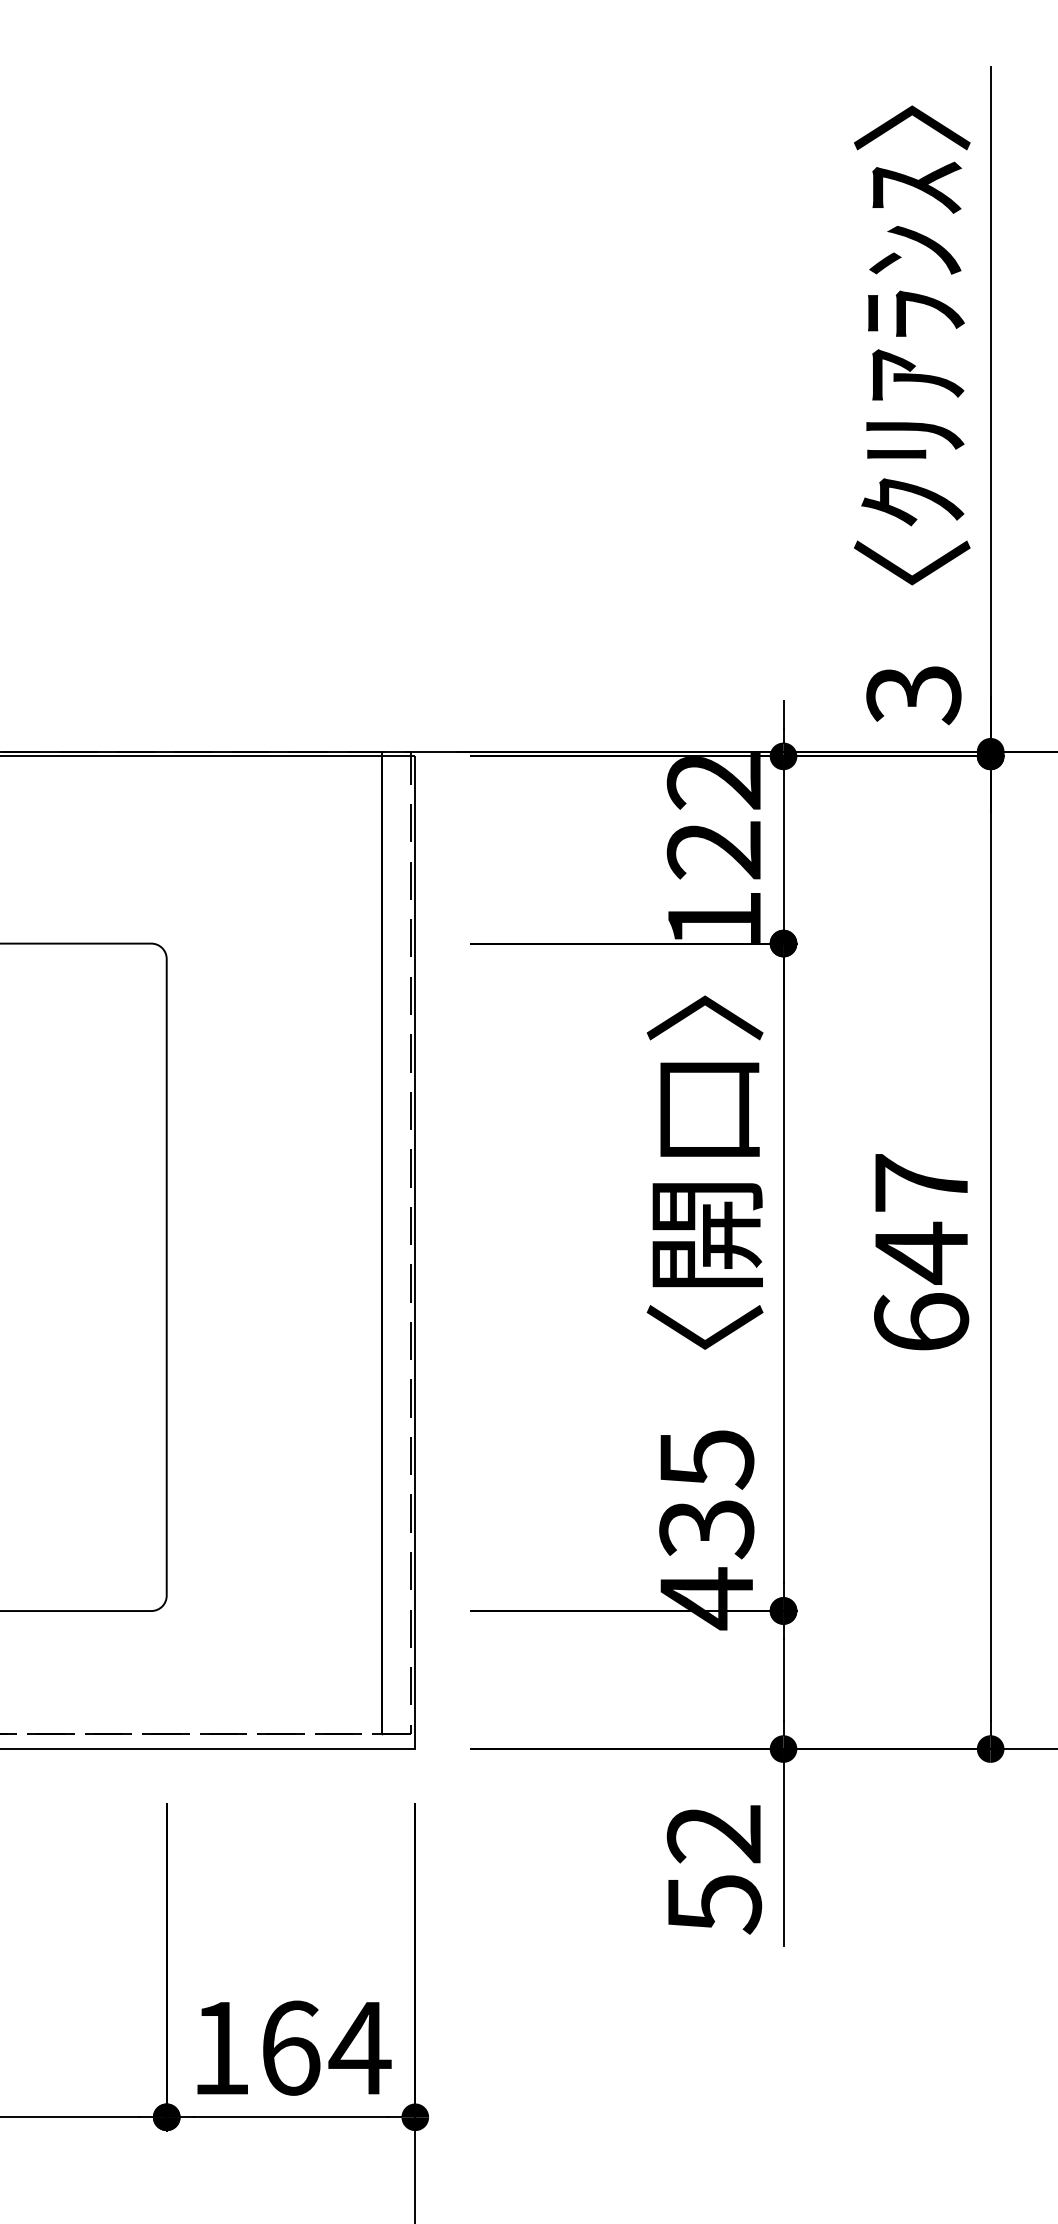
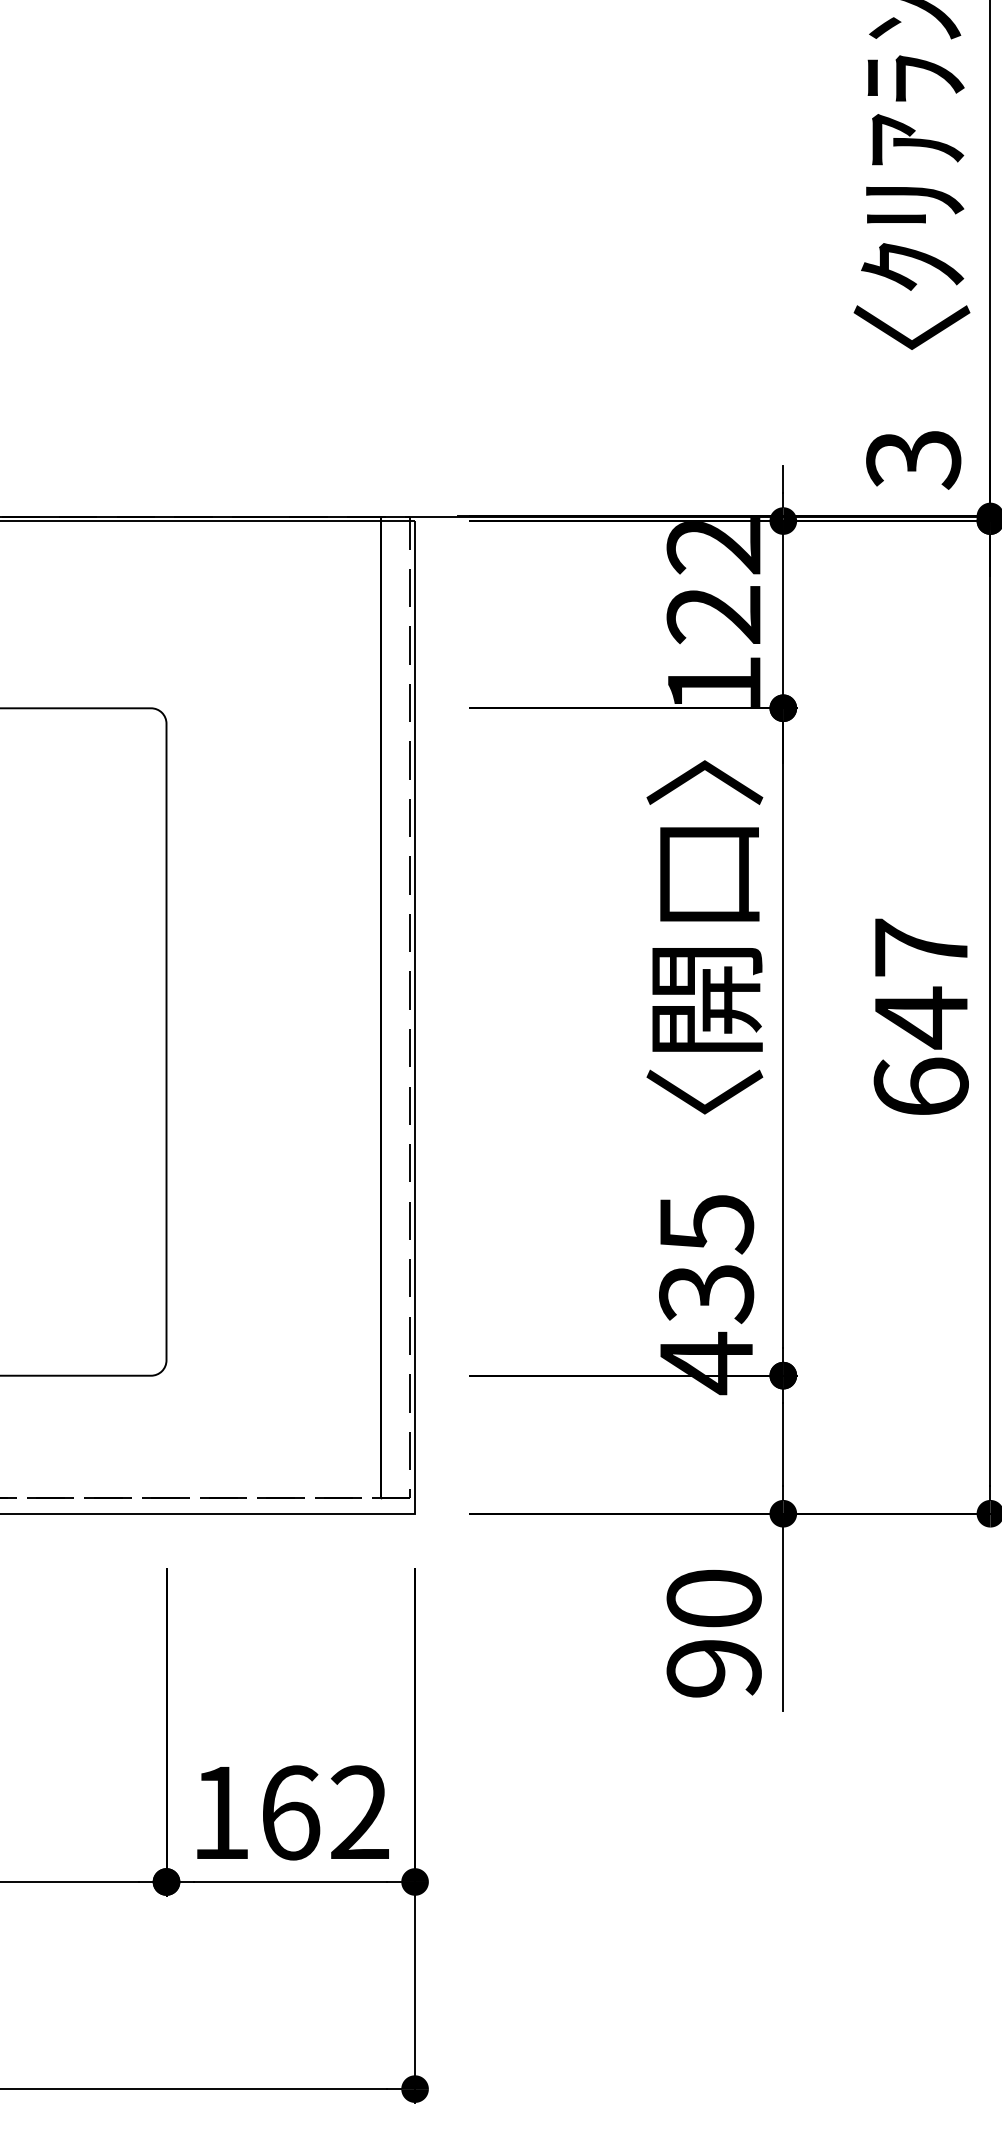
text: (714, 1869) -> (714, 1634), 52 -> 90
text: (359, 2047) -> (359, 1812), 164 -> 162

